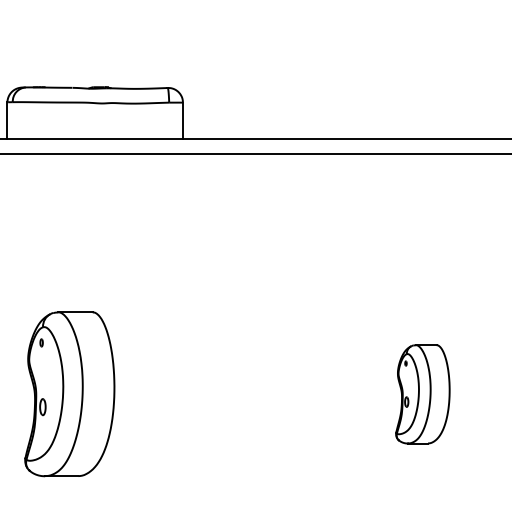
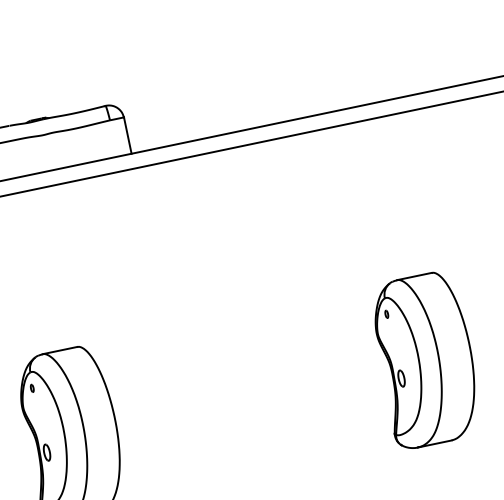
part: (422, 394) -> (425, 360), size x1.67

